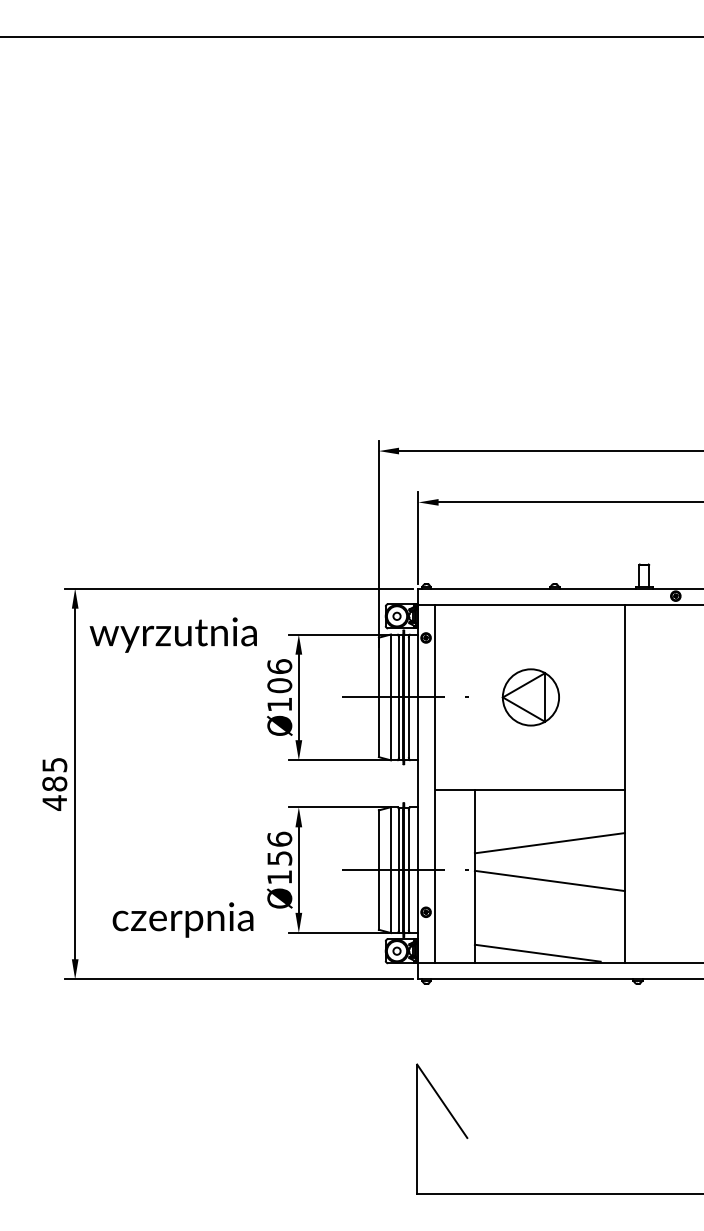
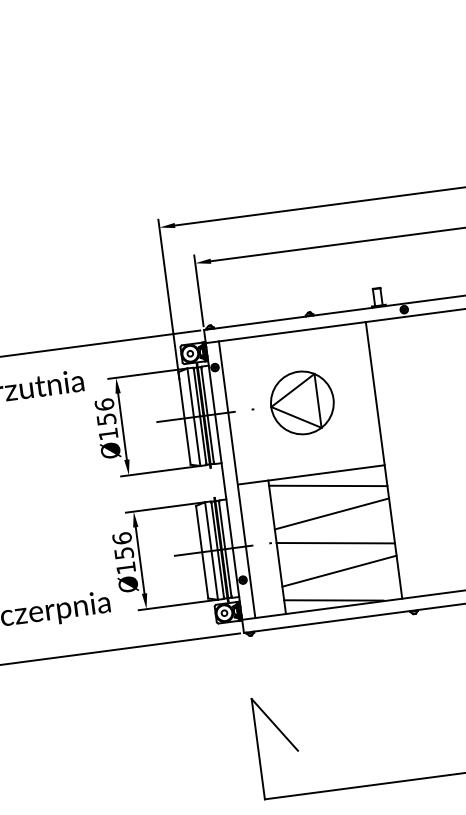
text: (279, 685) -> (106, 419), Ø106 -> Ø156
part: (530, 697) -> (302, 403), size x1.43
line: (549, 806) -> (327, 485), added
line: (549, 916) -> (339, 570), added

